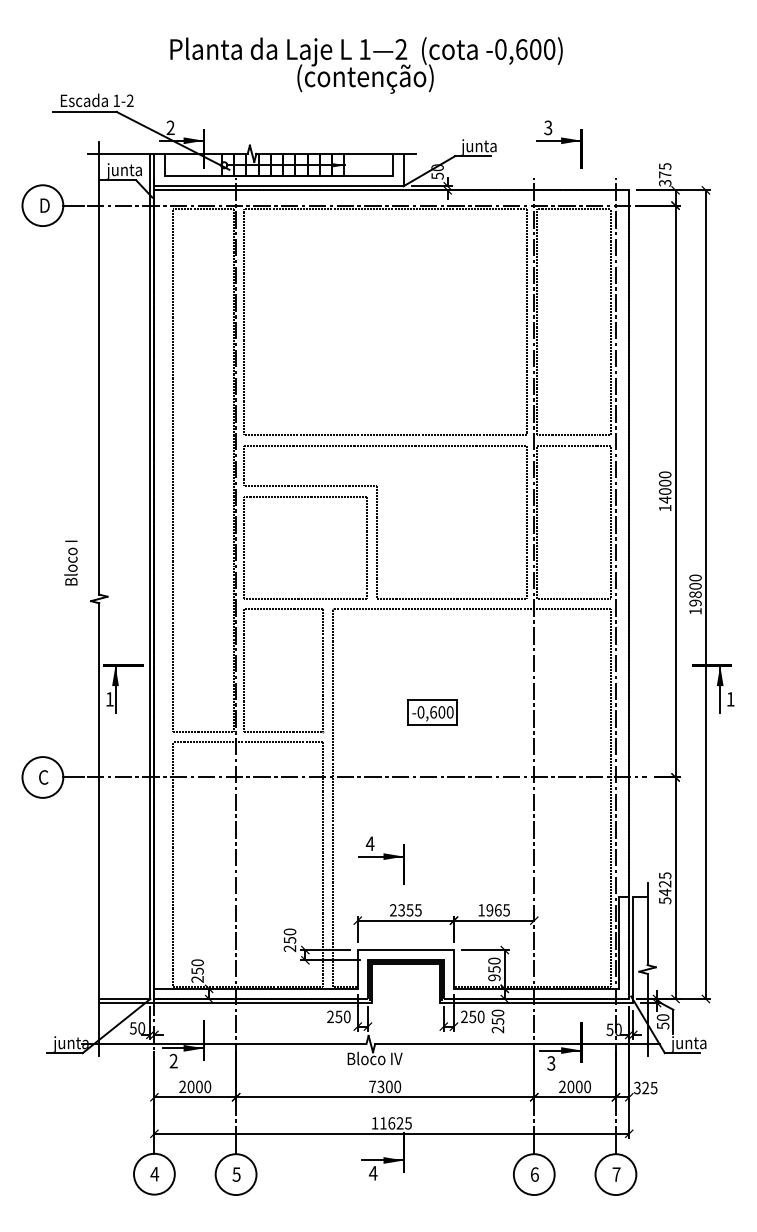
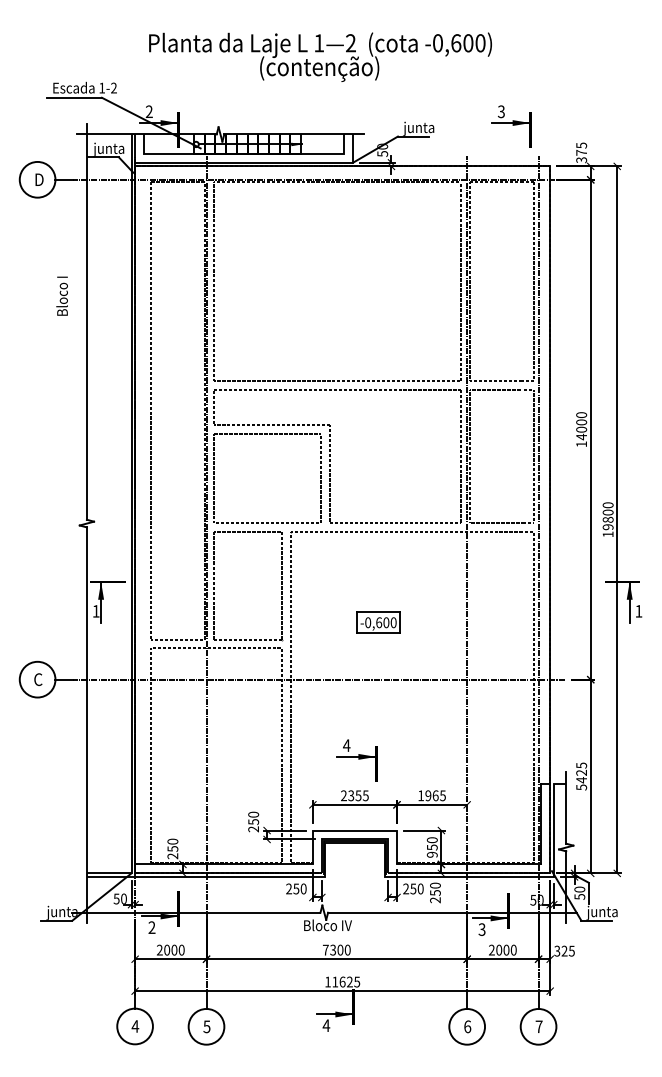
part: (559, 144) -> (511, 126), moved
text: (70, 562) -> (61, 295), moved
part: (381, 860) -> (356, 760), moved

